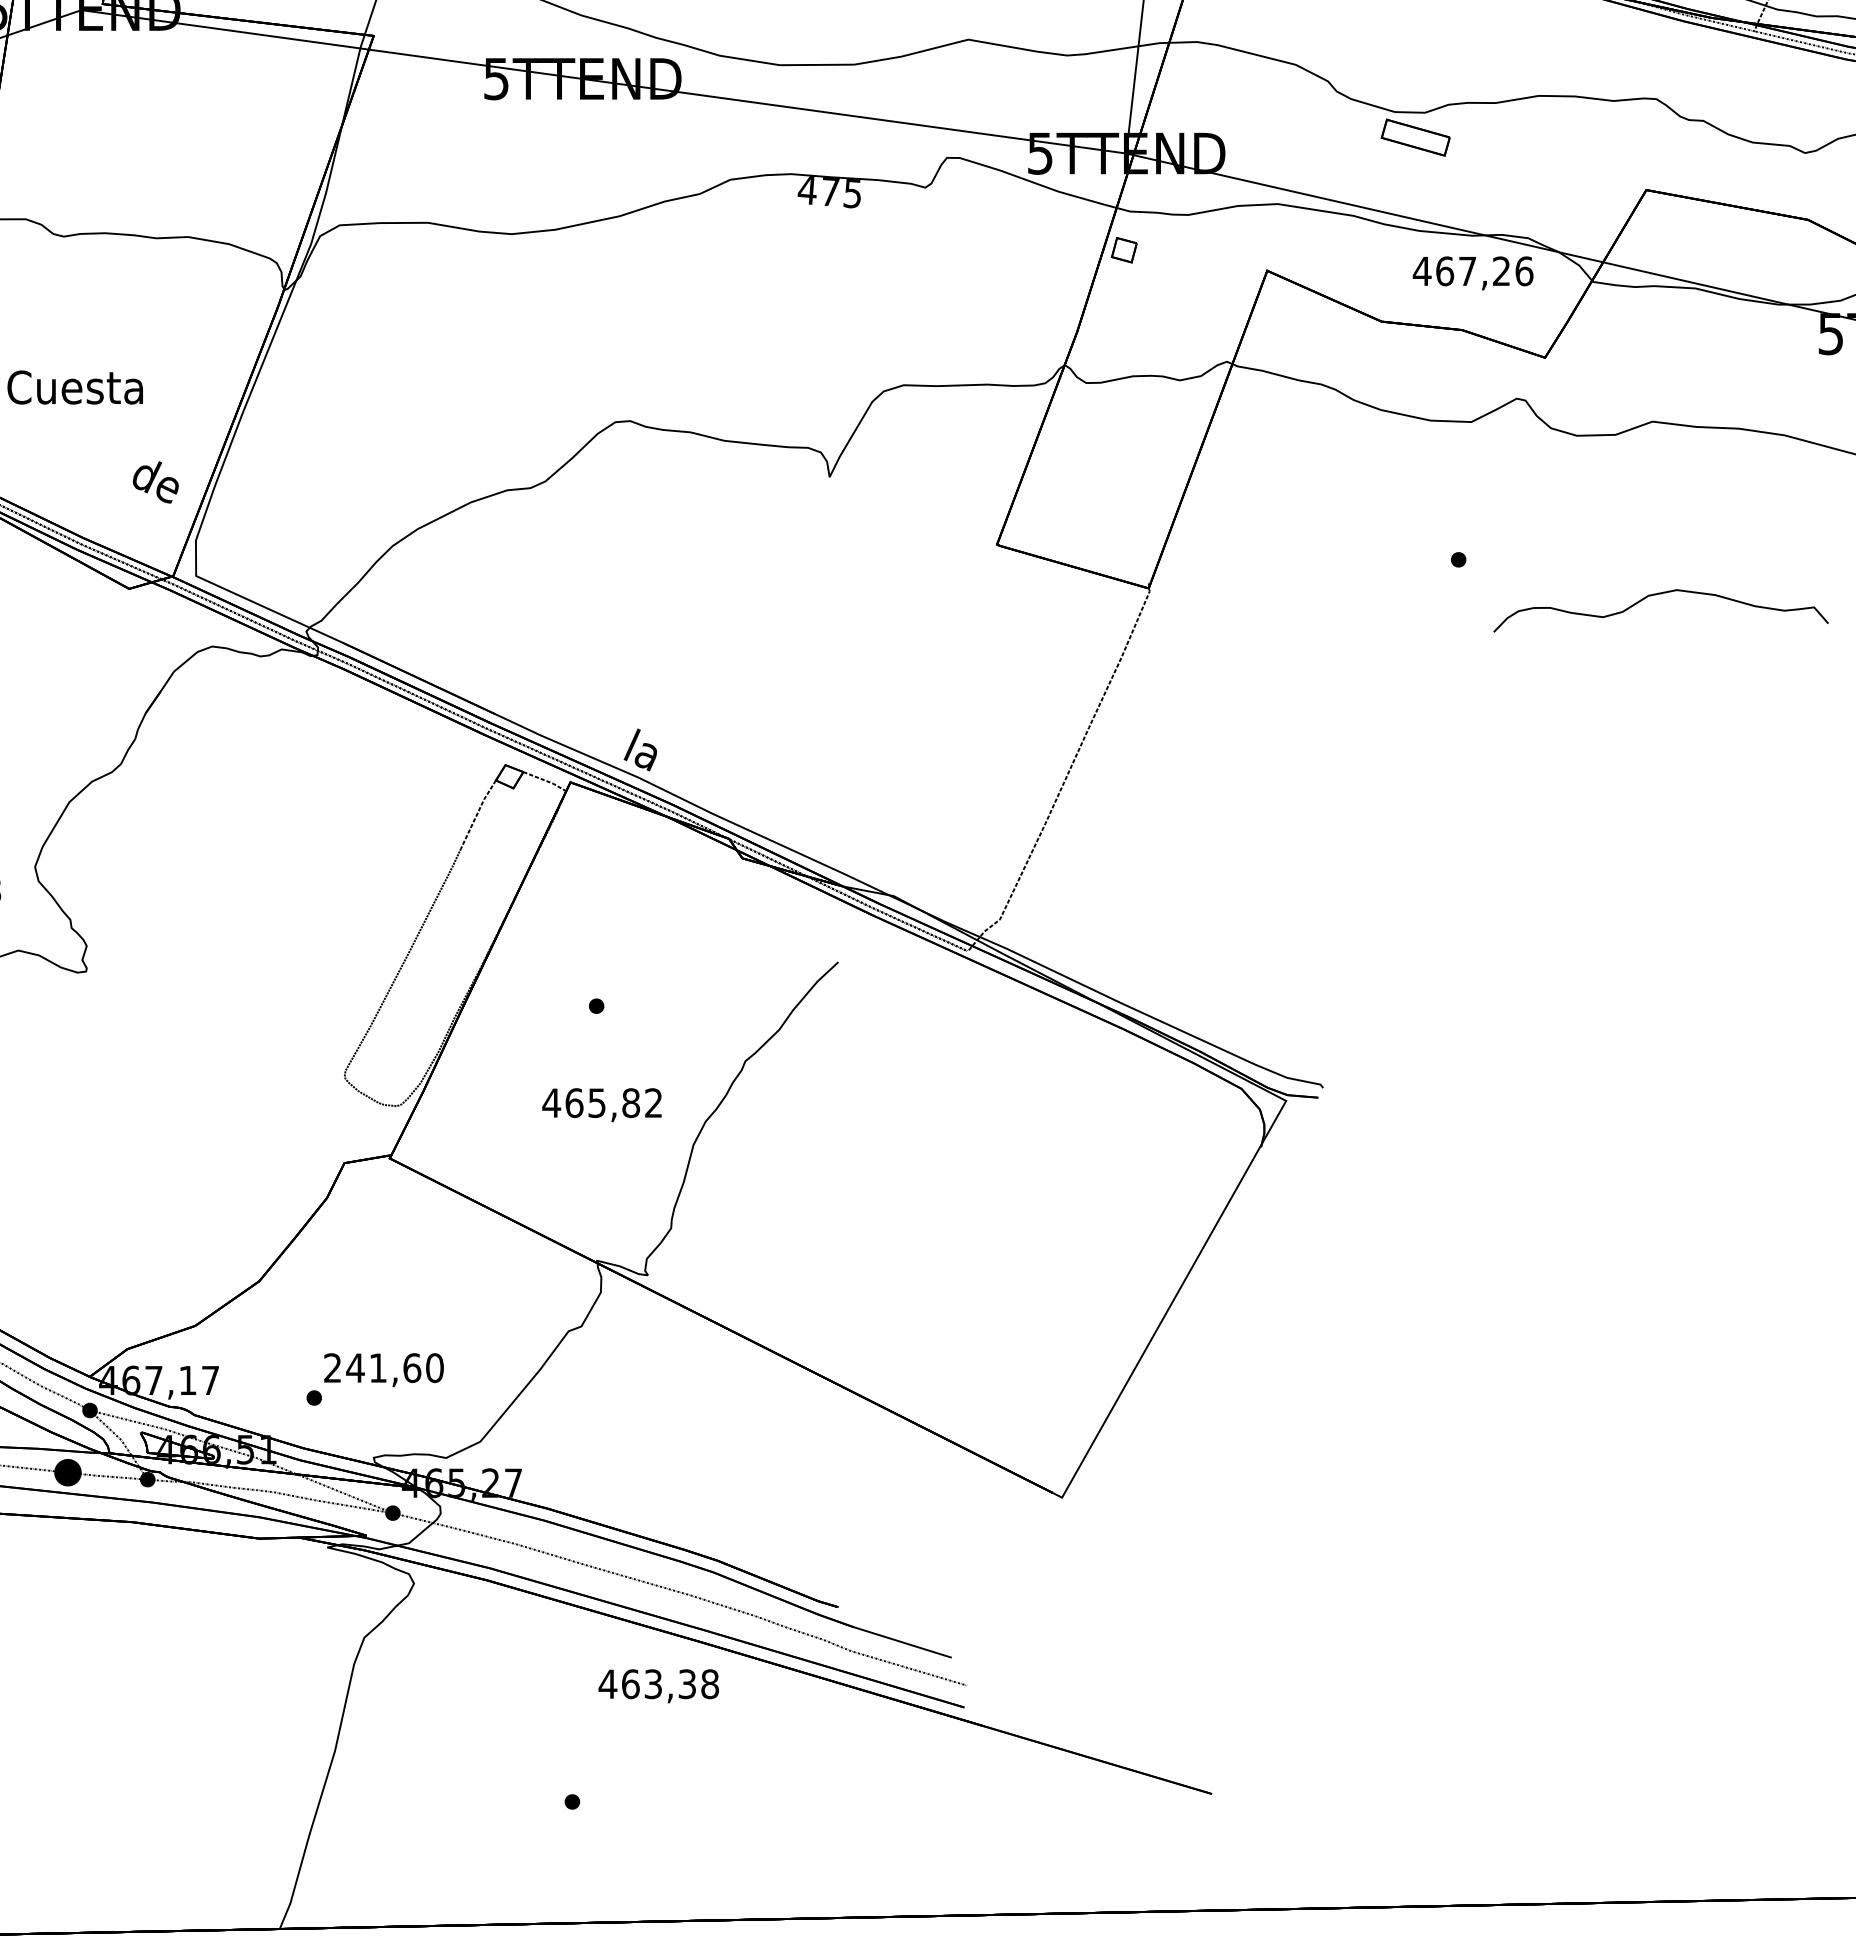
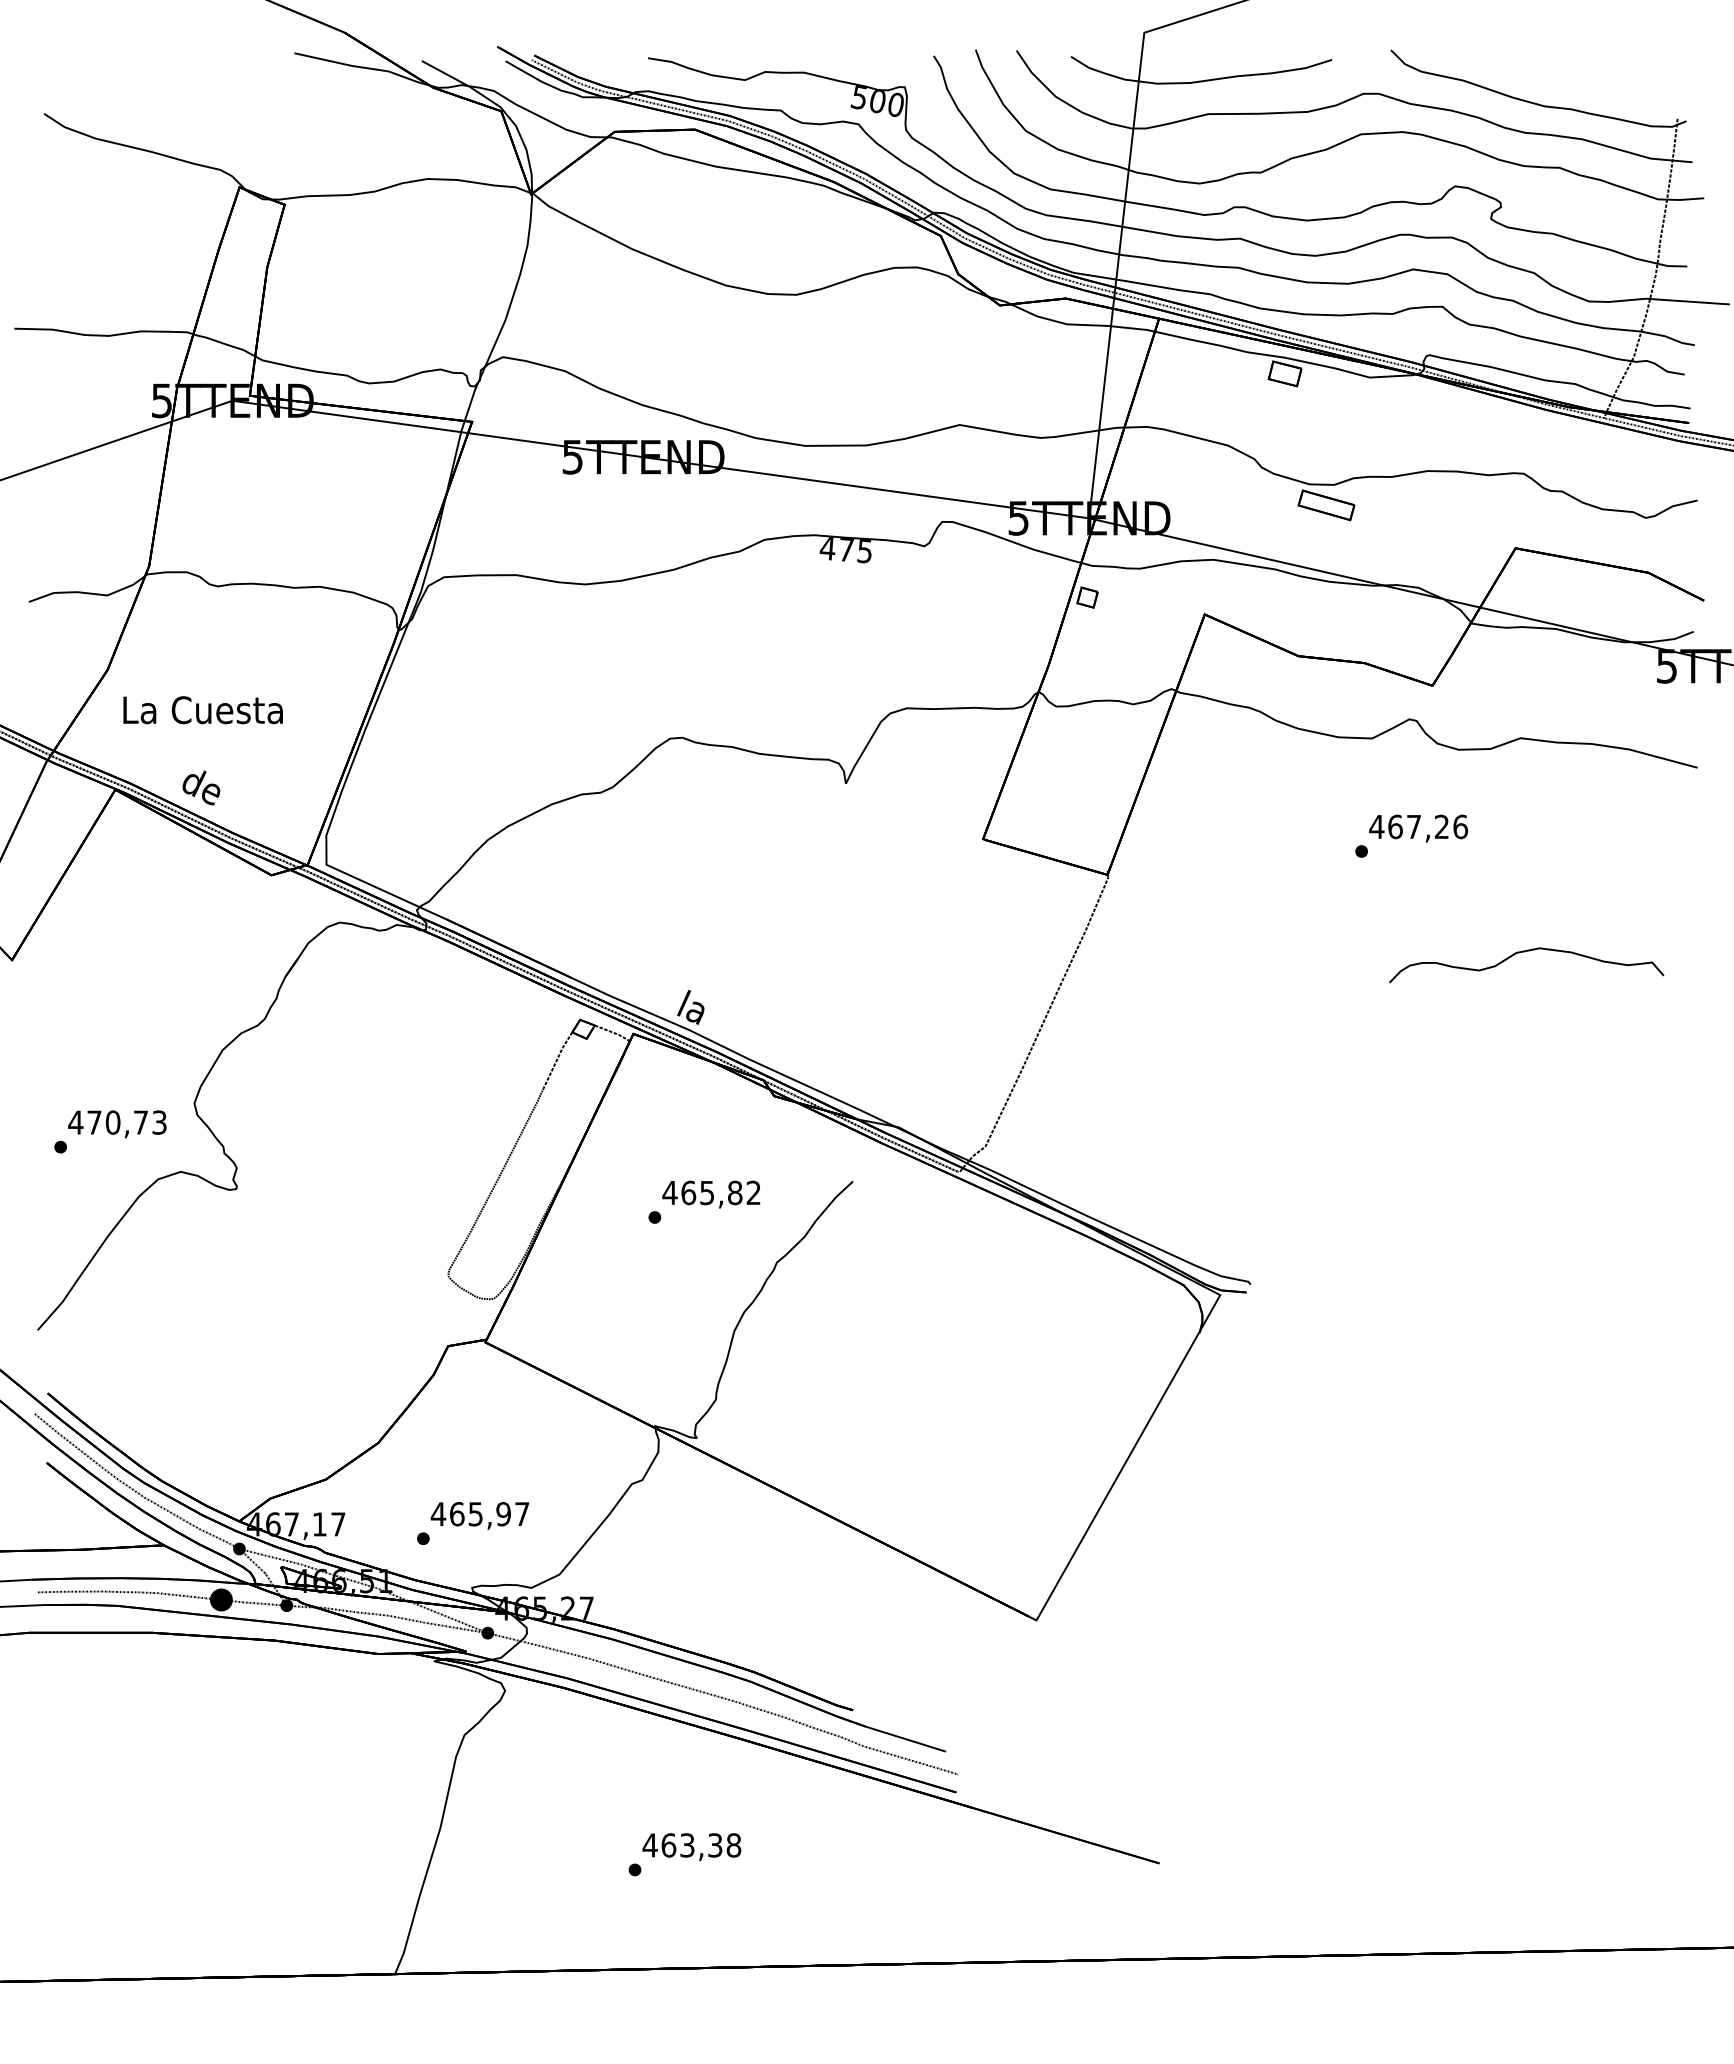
text: (1473, 273) -> (1418, 828), moved
text: (155, 481) -> (201, 787), moved
curve: (1658, 595) -> (1524, 952), moved
text: (602, 1105) -> (711, 1194), moved
text: (382, 1368) -> (479, 1514), 241,60 -> 465,97
text: (658, 1685) -> (691, 1846), moved

